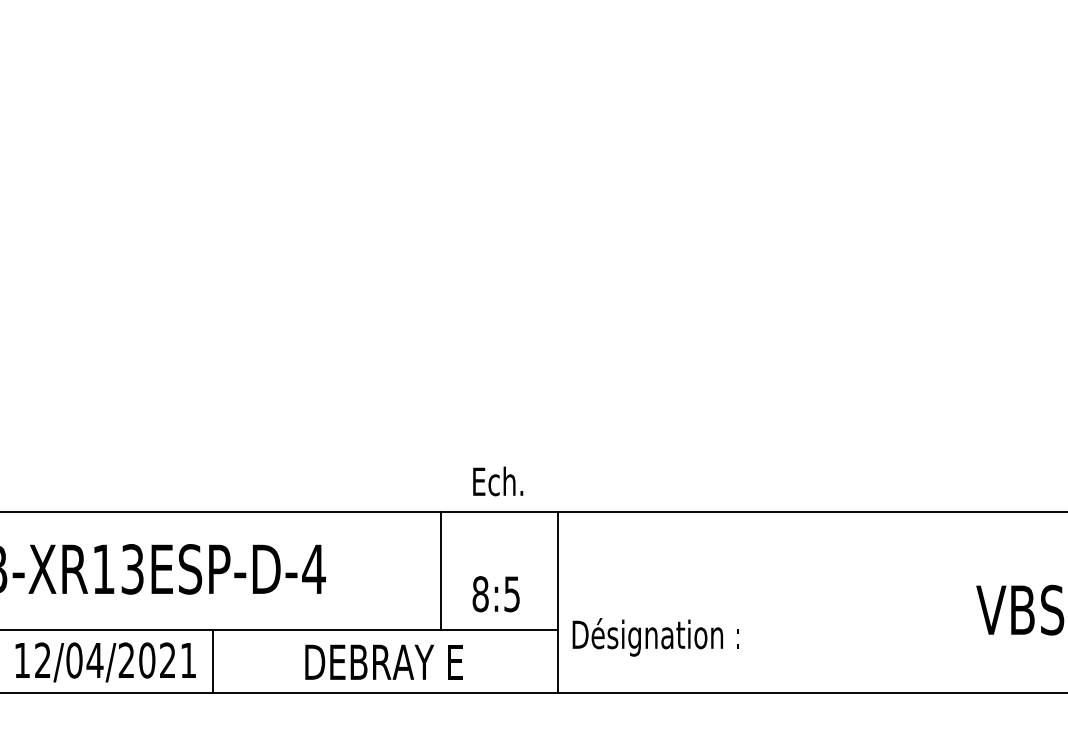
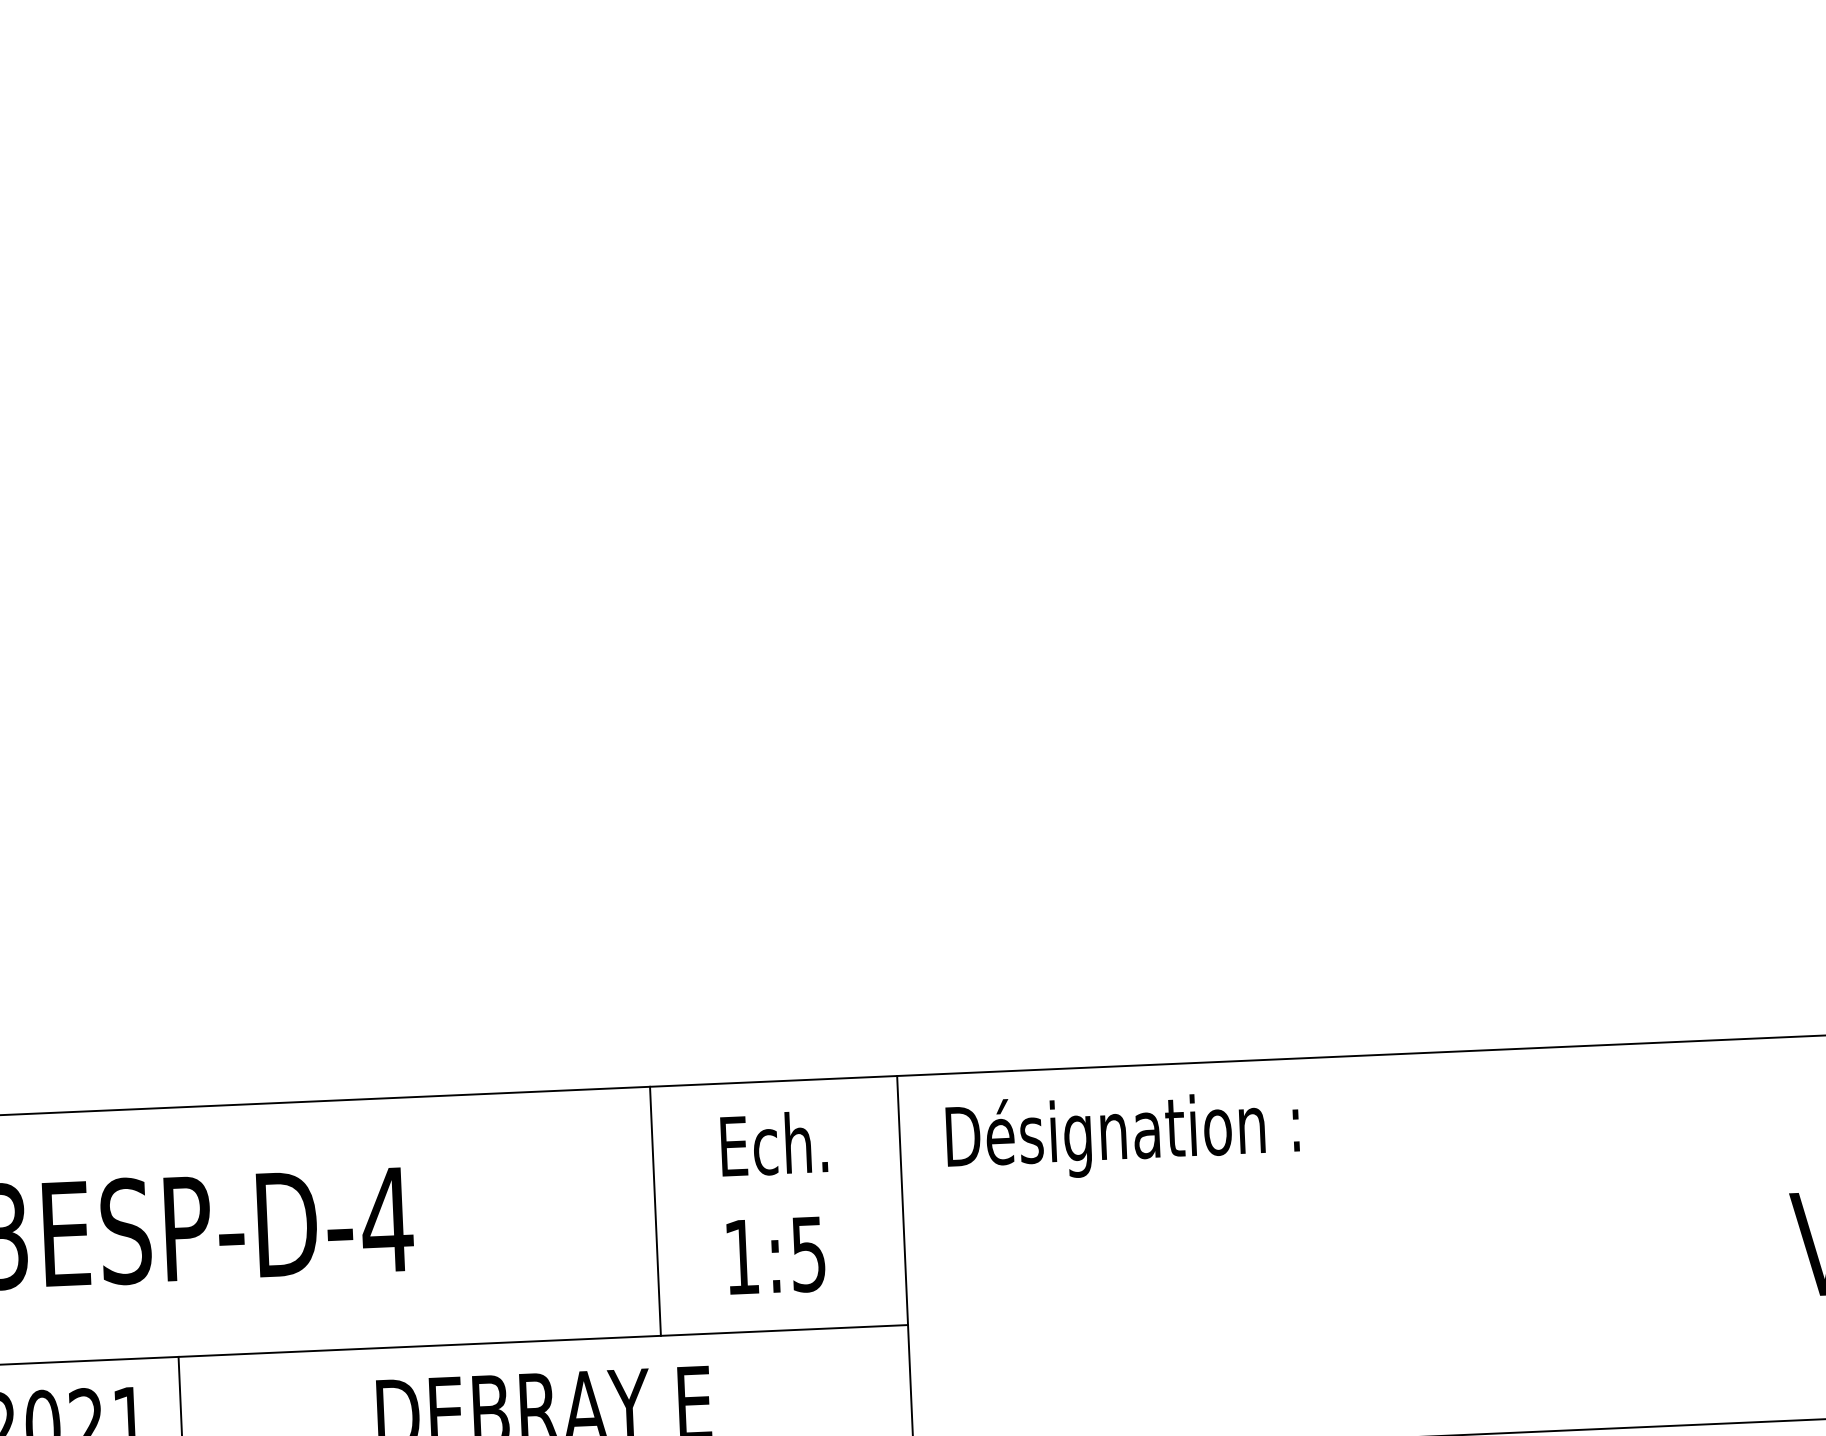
text: (498, 481) -> (774, 1144), moved
text: (480, 594) -> (741, 1257), 8:5 -> 1:5
text: (655, 637) -> (1121, 1135), moved

